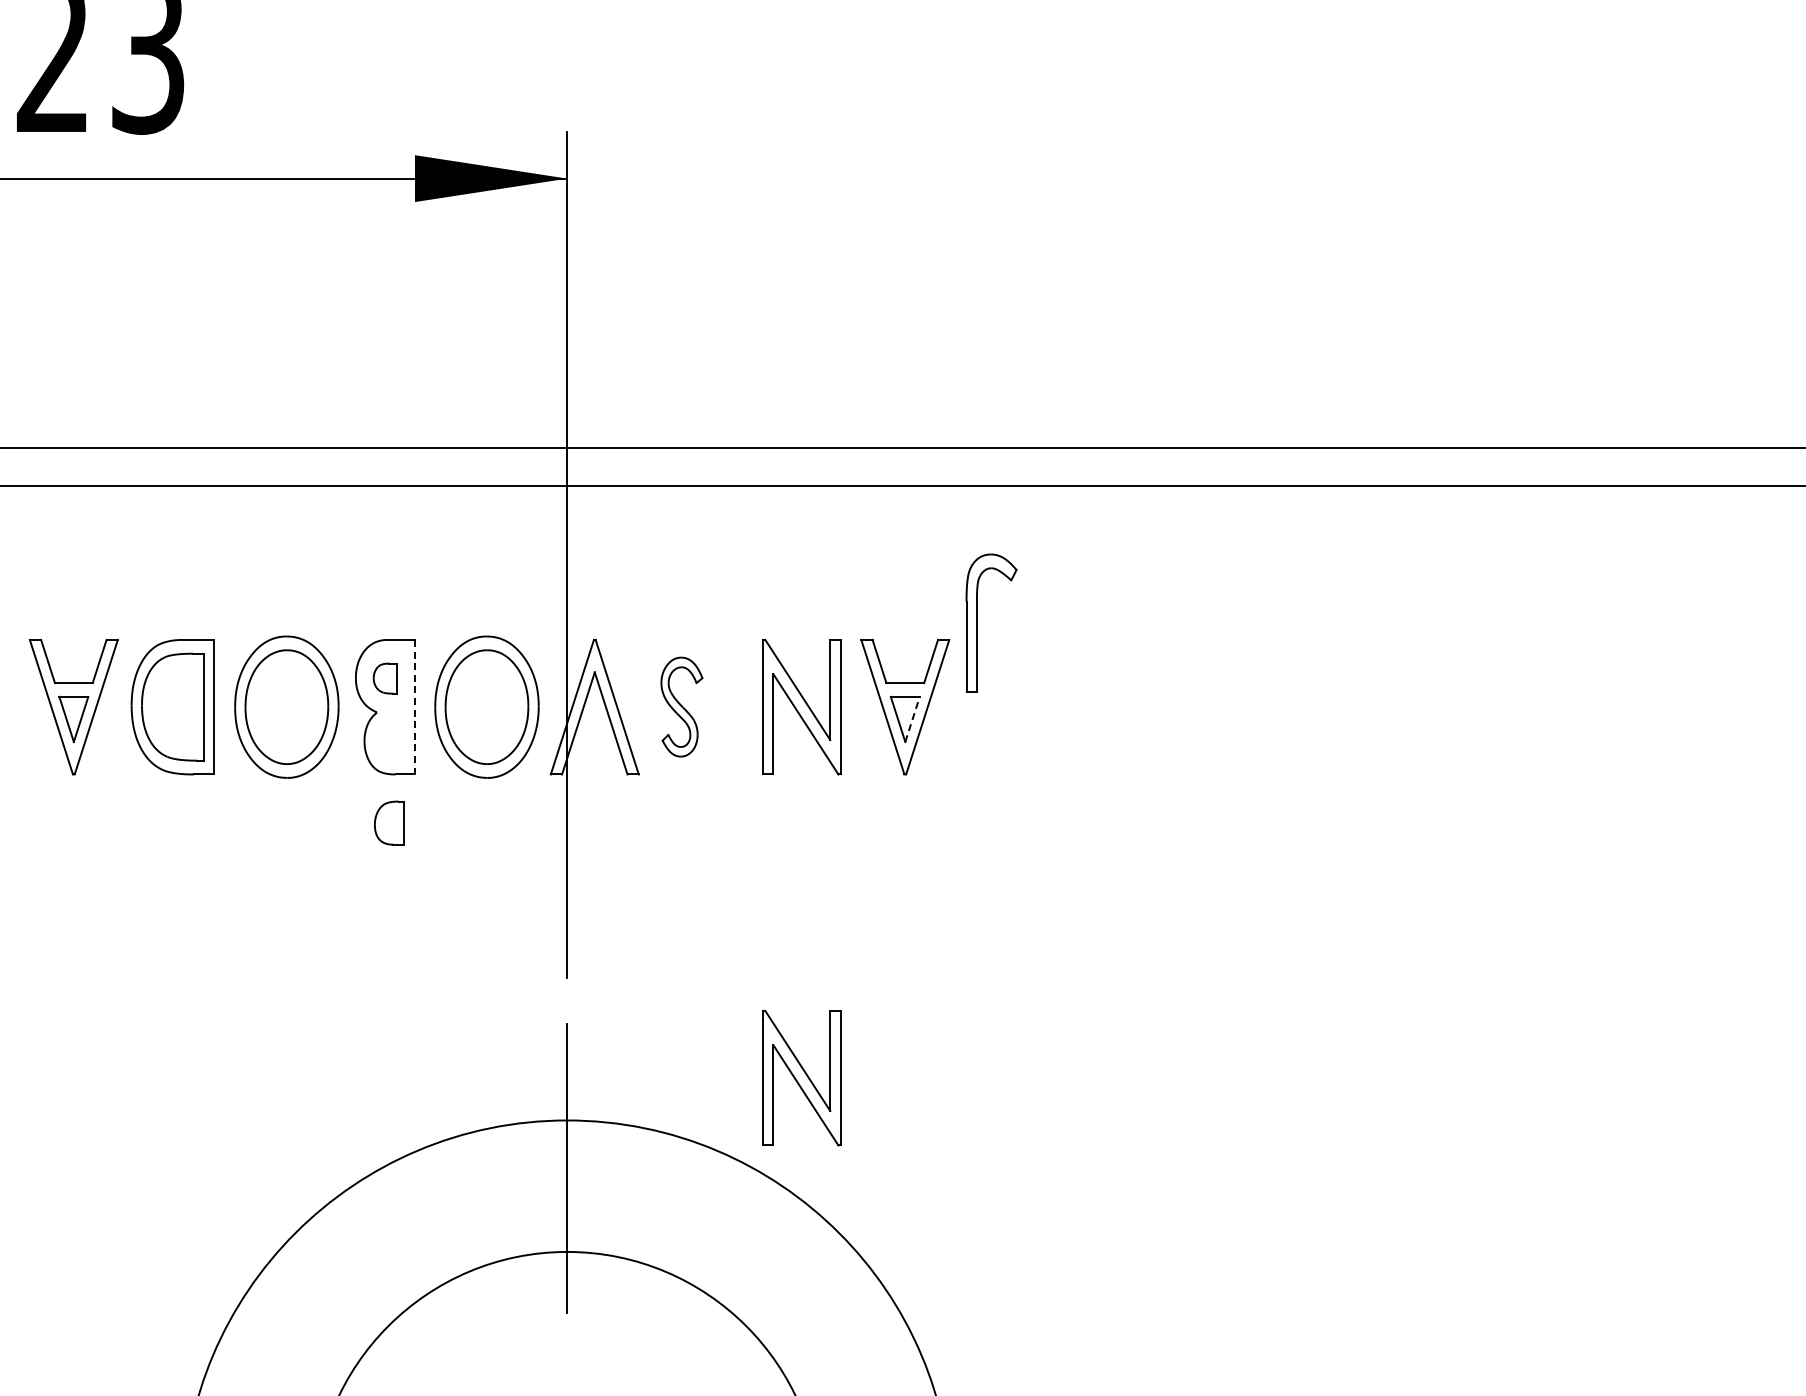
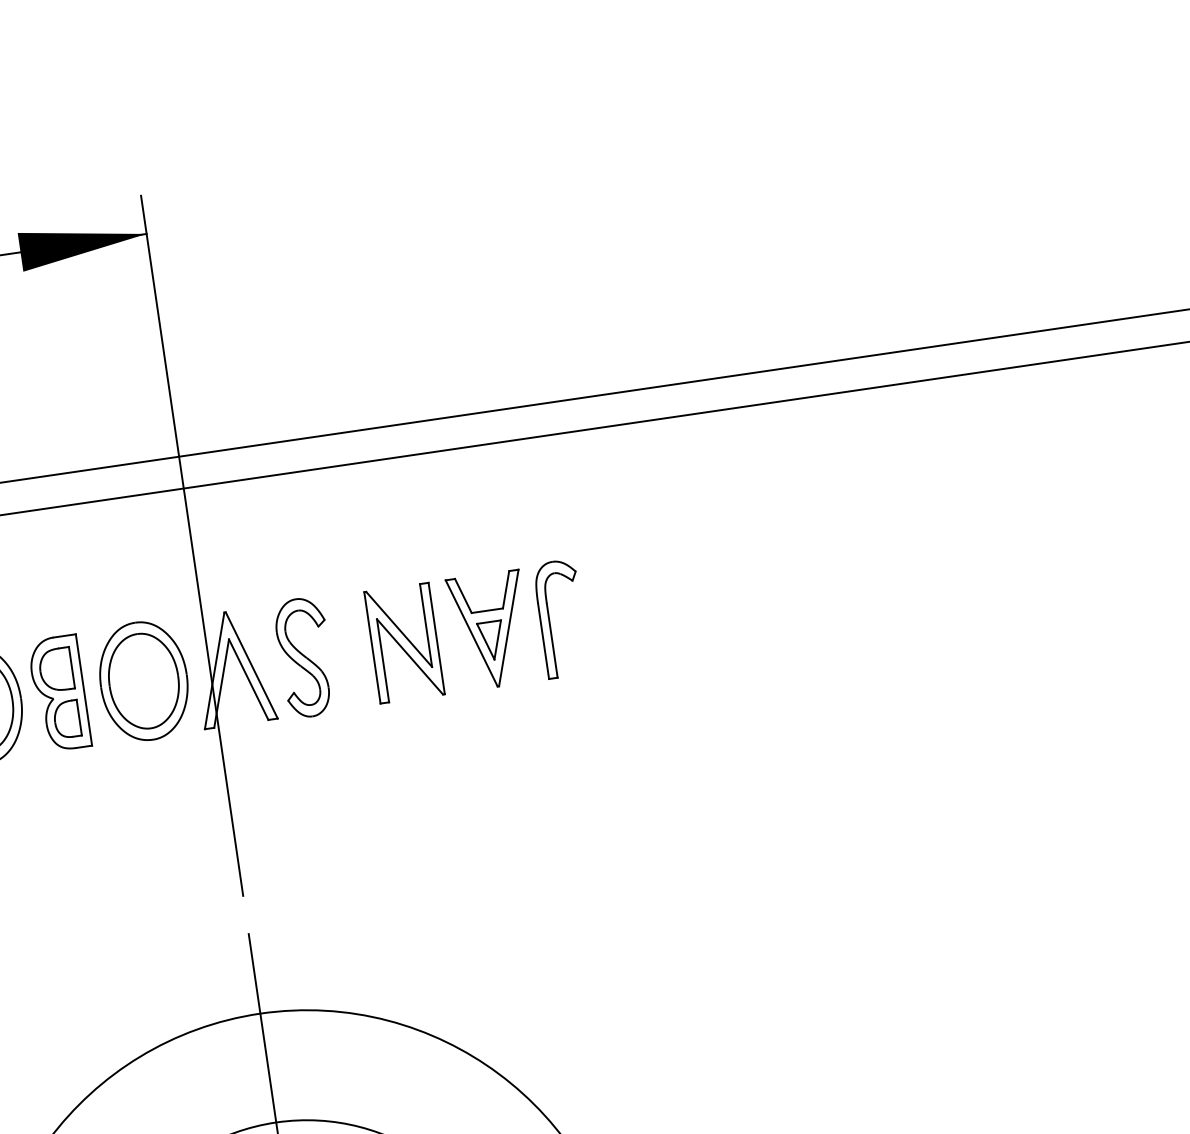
part: (977, 622) -> (549, 619), moved
part: (384, 678) -> (55, 669), size x1.67
part: (681, 706) -> (304, 657), size x1.43
line: (414, 707) -> (83, 690), dashed -> solid
line: (912, 719) -> (497, 640), dashed -> solid
part: (389, 822) -> (67, 718), moved
part: (801, 1077) -> (449, 949), removed

